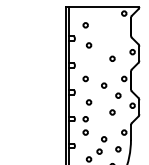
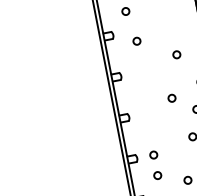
circle: (85, 78) -> (141, 92), removed
circle: (88, 102) -> (153, 128), removed

